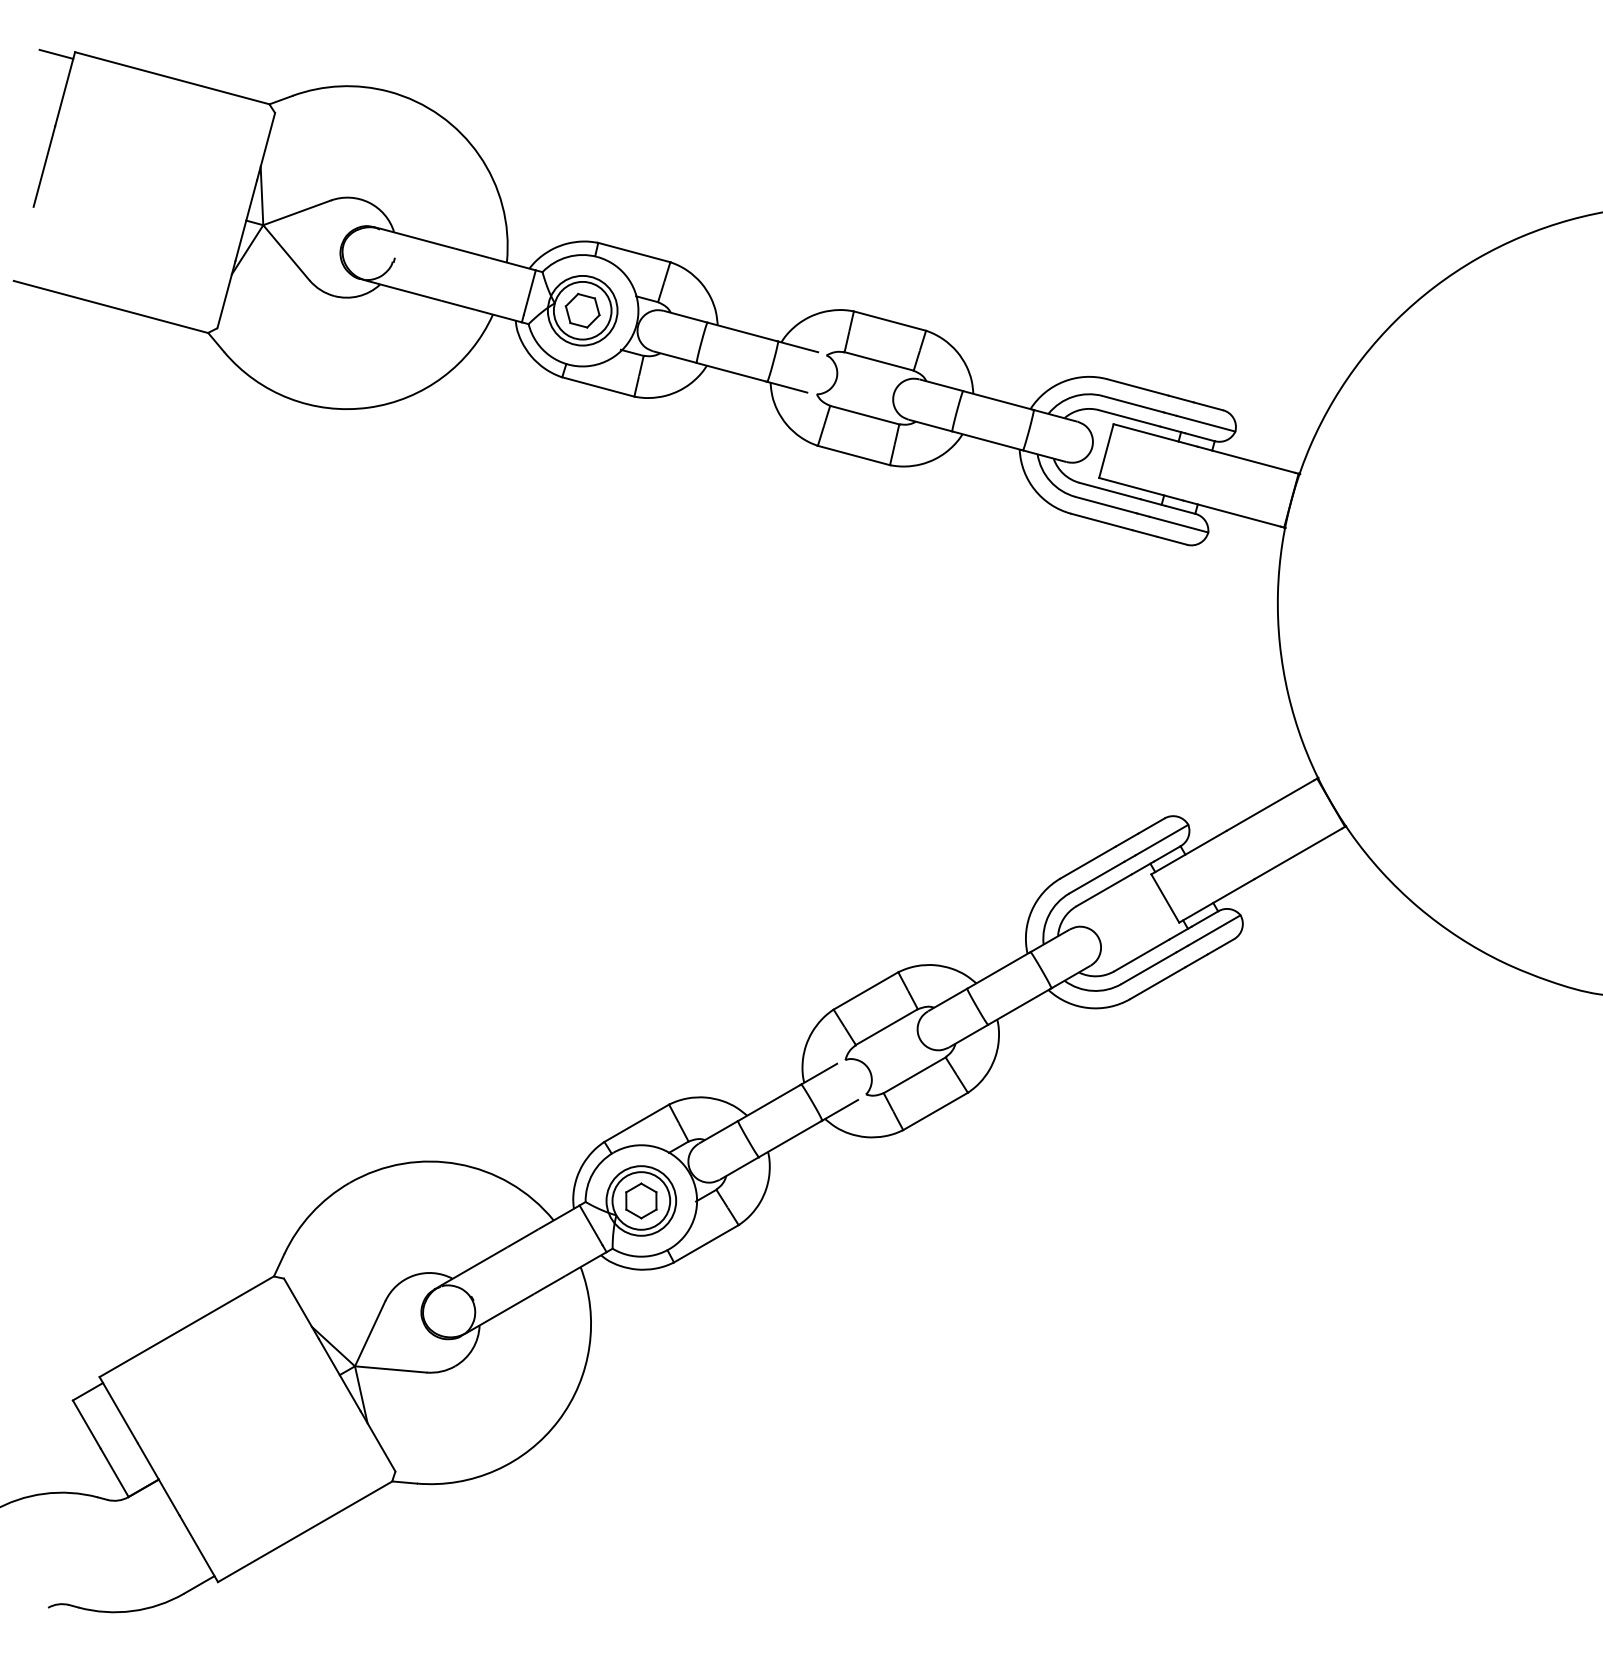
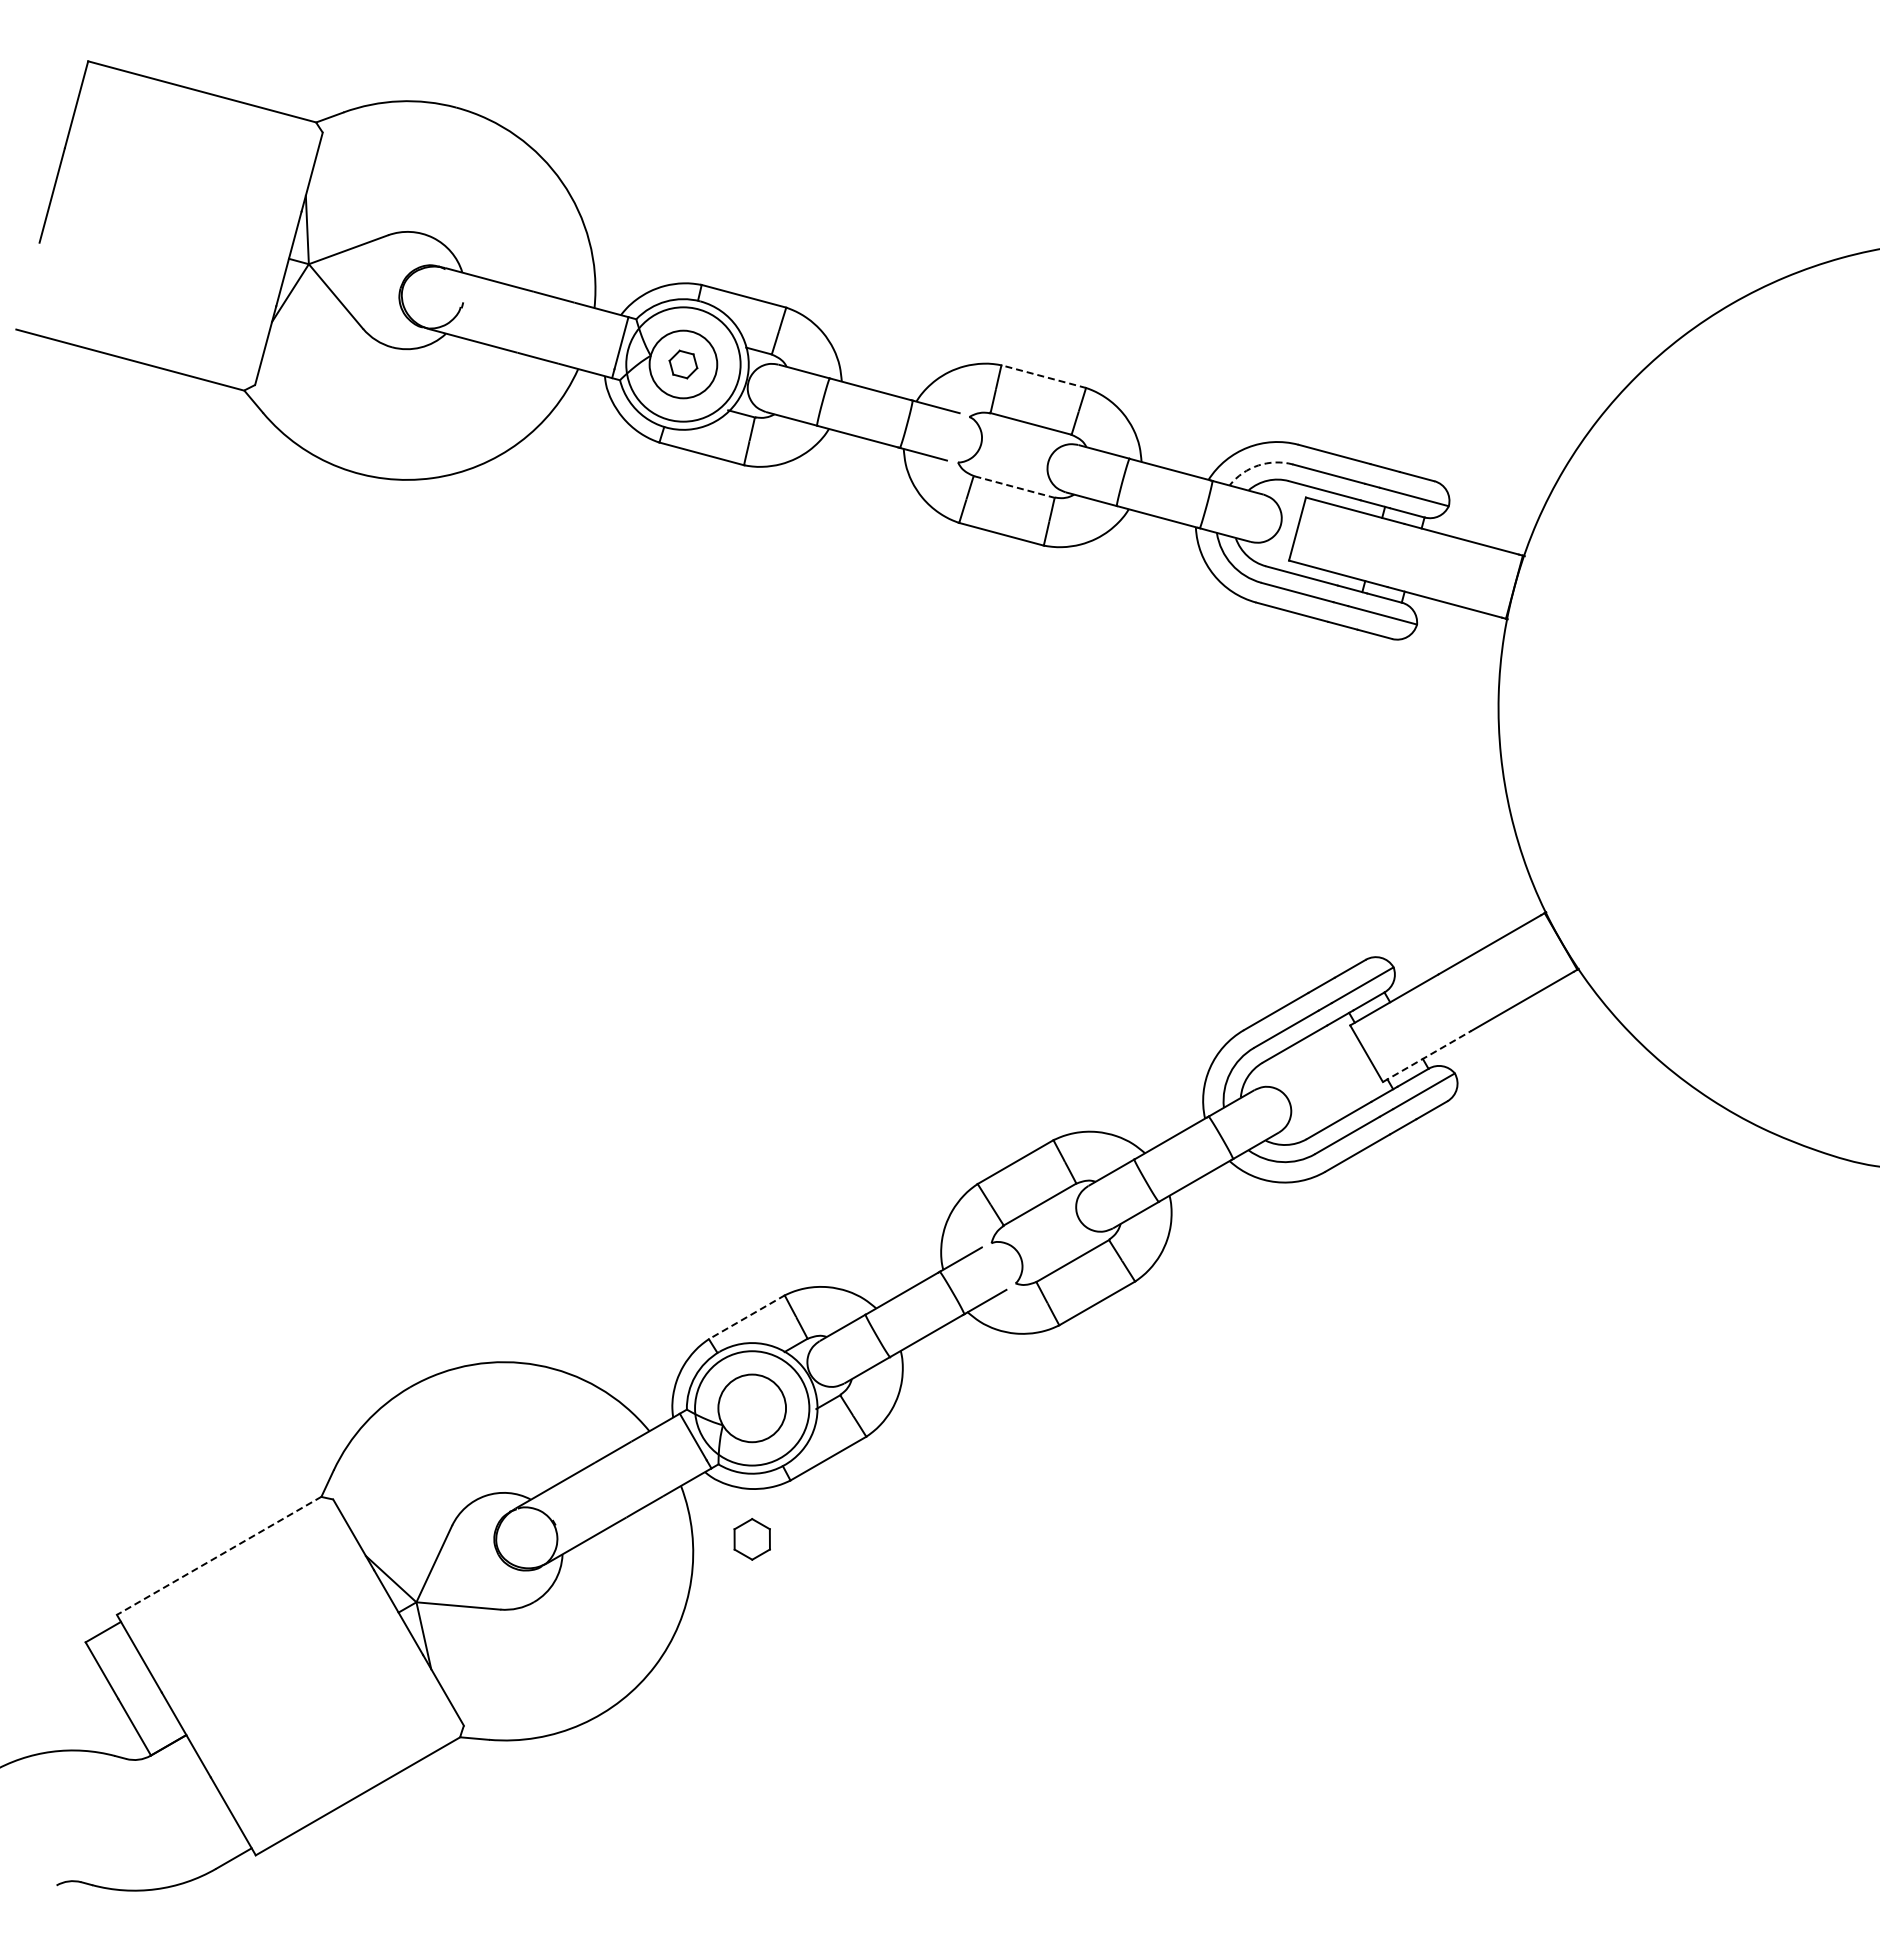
line: (56, 54) -> (66, 63), removed
circle: (582, 310) -> (683, 364), size x1.4
part: (582, 310) -> (683, 364), size x0.7
line: (889, 320) -> (1043, 376), solid -> dashed
arc: (1073, 396) -> (1258, 465), solid -> dashed
line: (865, 414) -> (1014, 486), solid -> dashed
line: (1217, 900) -> (1427, 1056), solid -> dashed
line: (636, 1123) -> (746, 1317), solid -> dashed
part: (640, 1201) -> (751, 1539), moved
circle: (641, 1201) -> (752, 1408), size x1.4
line: (186, 1327) -> (218, 1556), solid -> dashed

